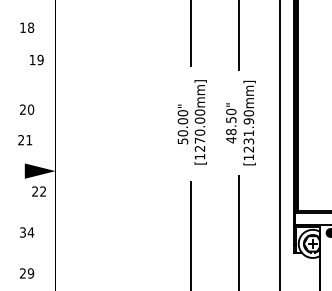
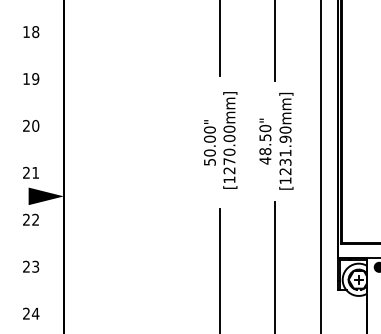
text: (36, 59) -> (31, 78), moved
text: (24, 139) -> (30, 172), moved
text: (38, 191) -> (30, 219), moved
text: (27, 232) -> (31, 266), 34 -> 23
text: (30, 273) -> (35, 313), 29 -> 24

